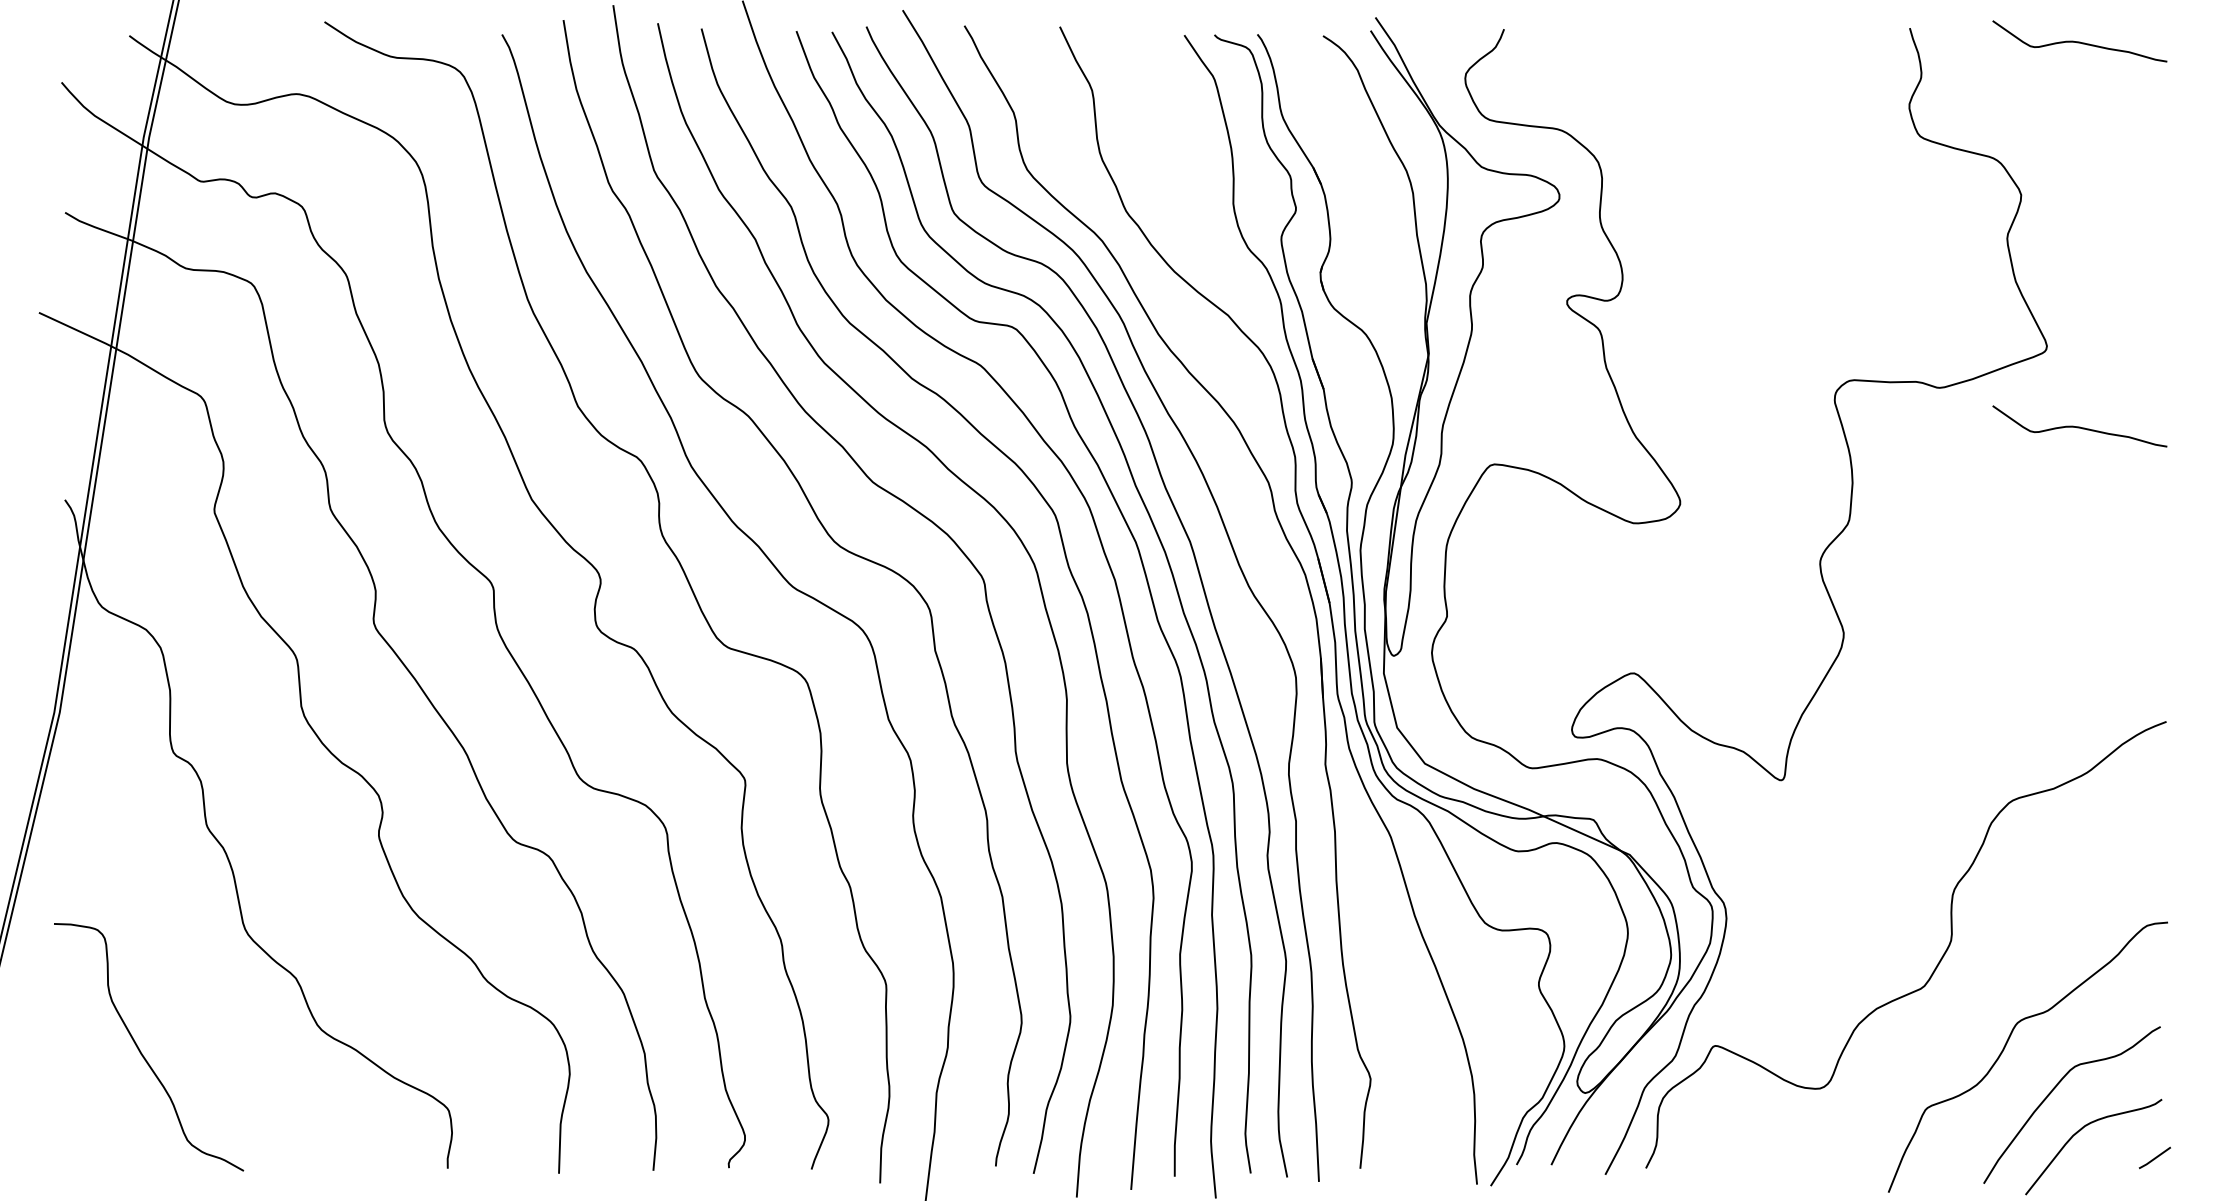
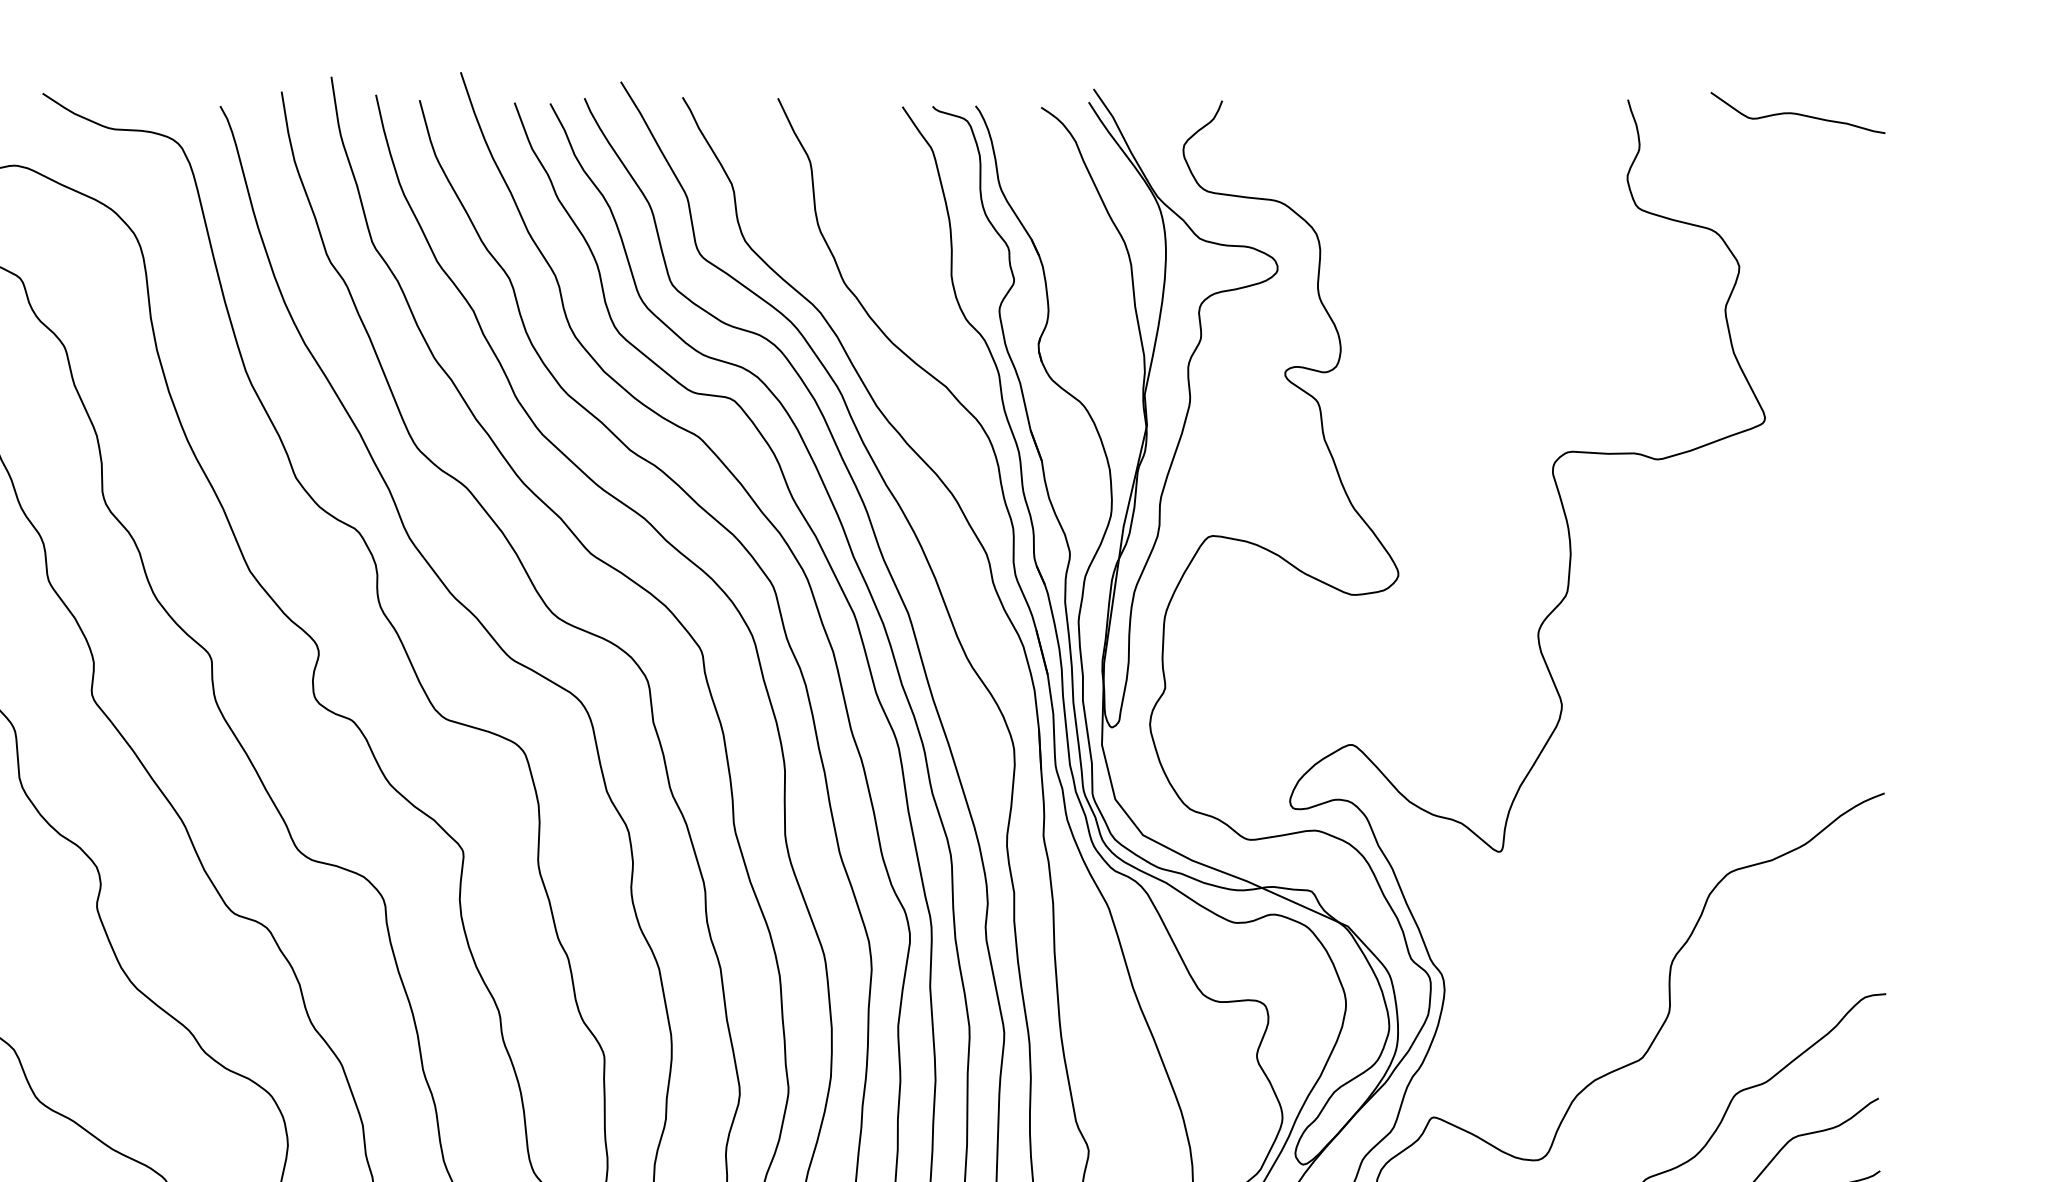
curve: (2079, 426) -> (1797, 498), removed

